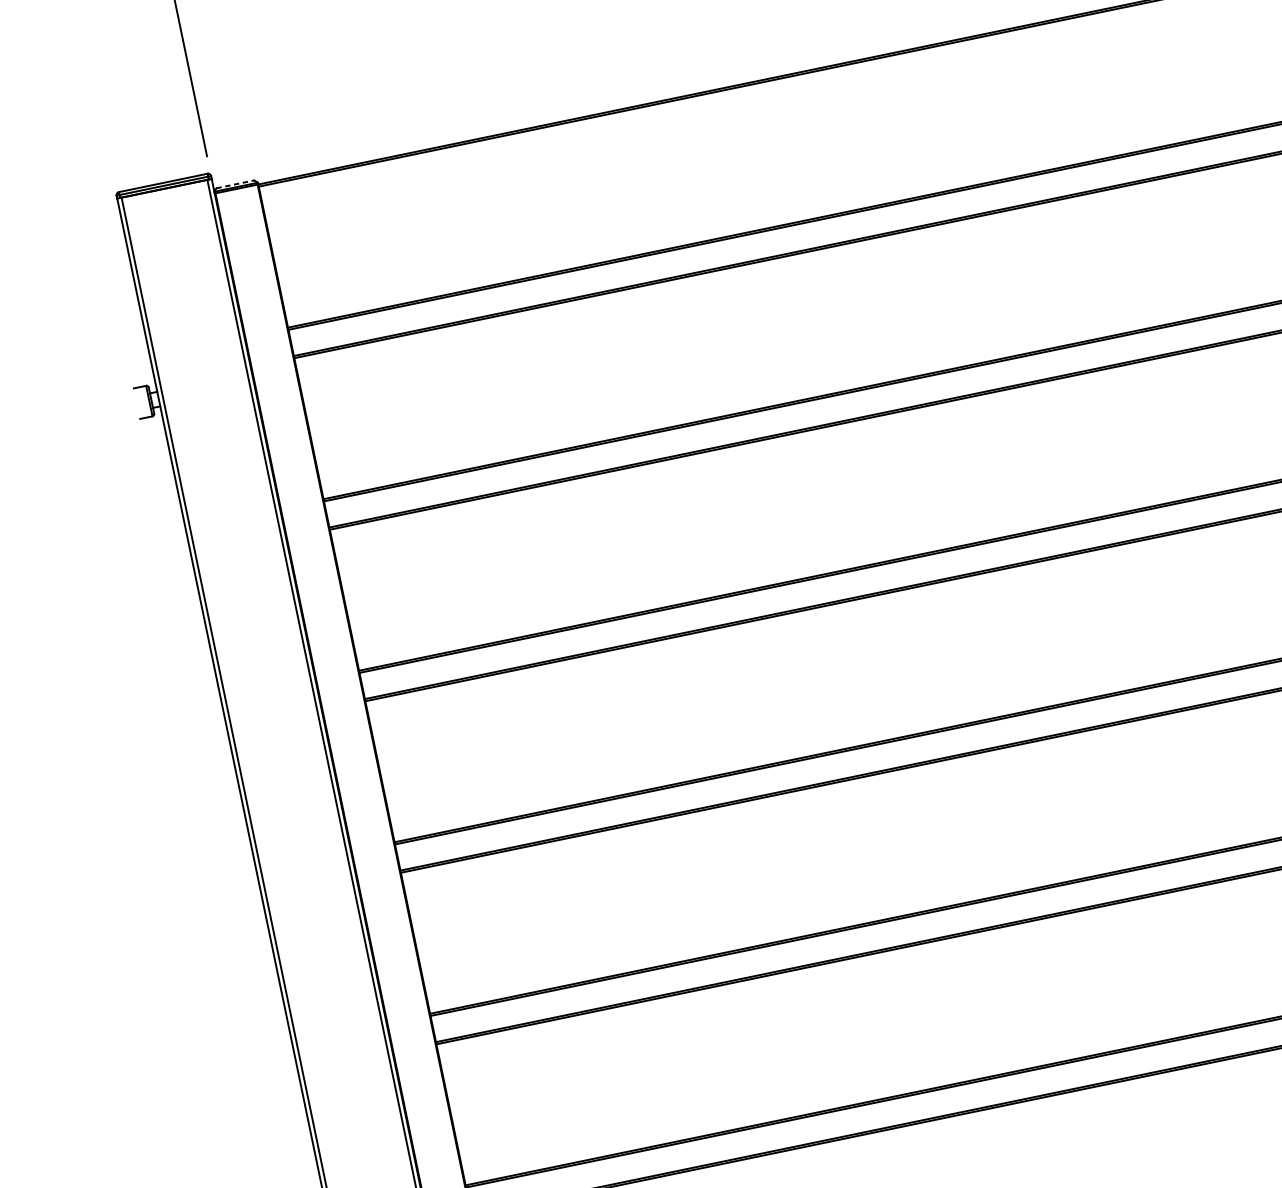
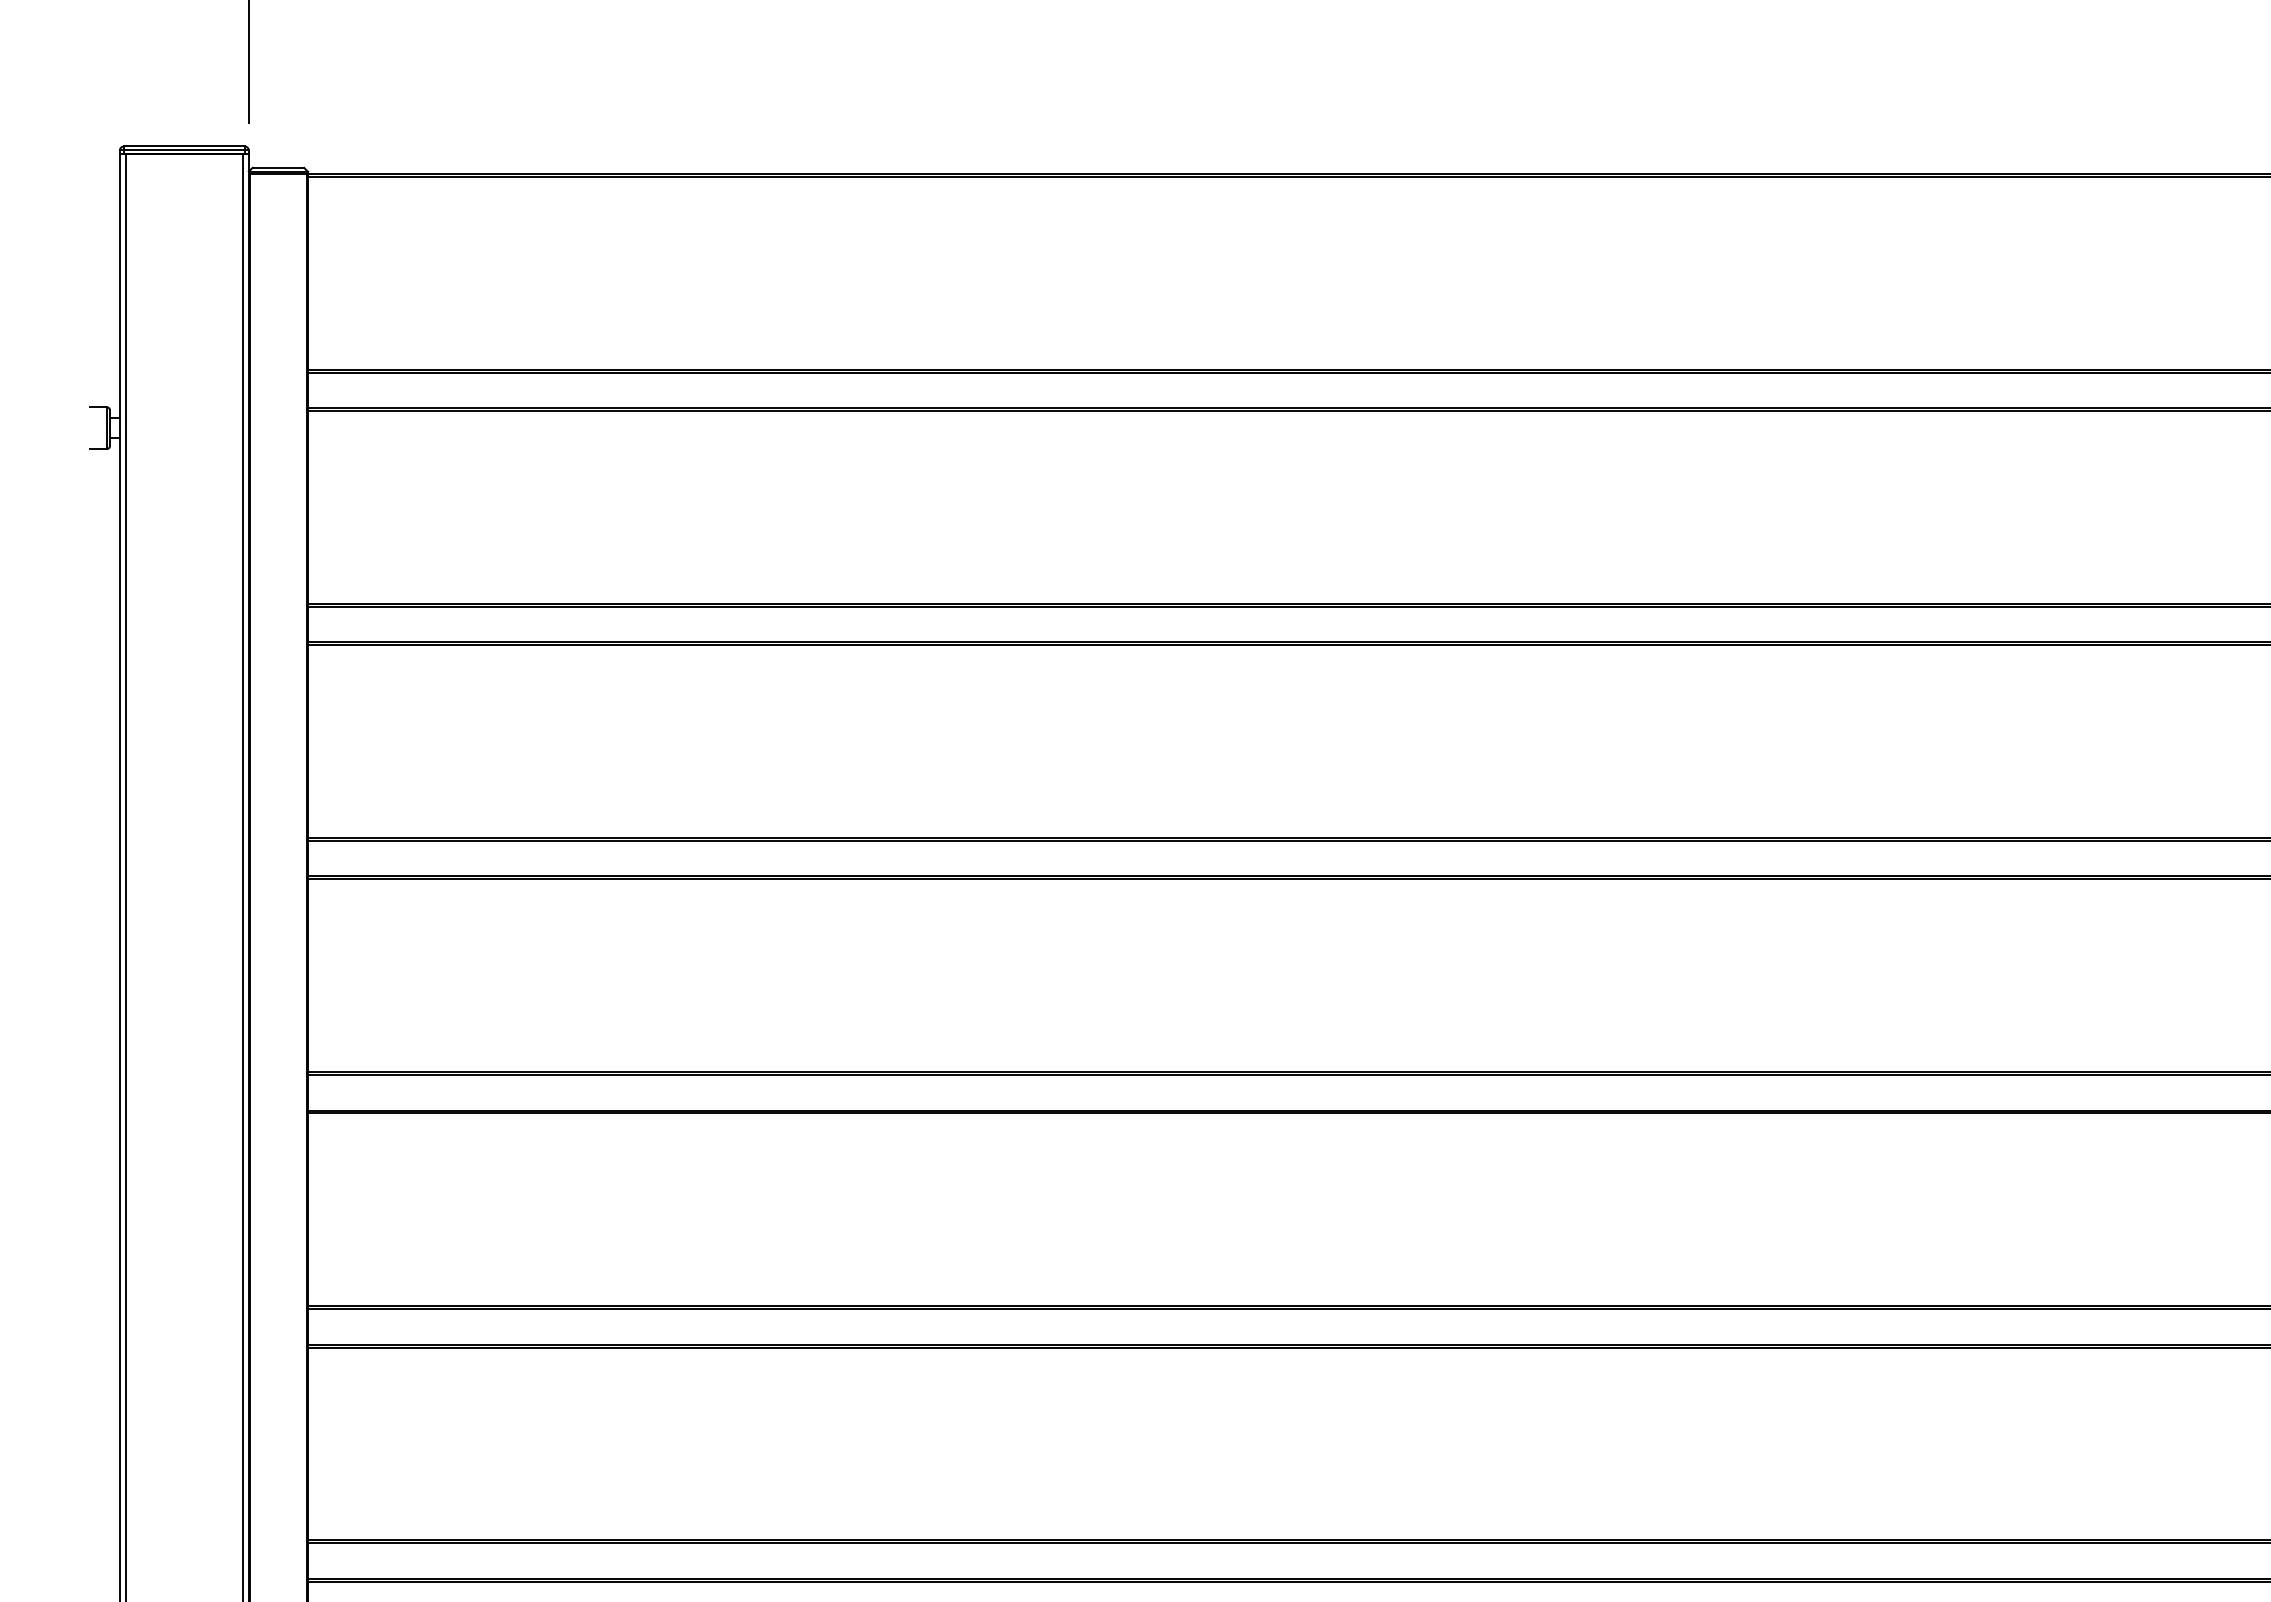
line: (235, 184) -> (278, 167), dashed -> solid

